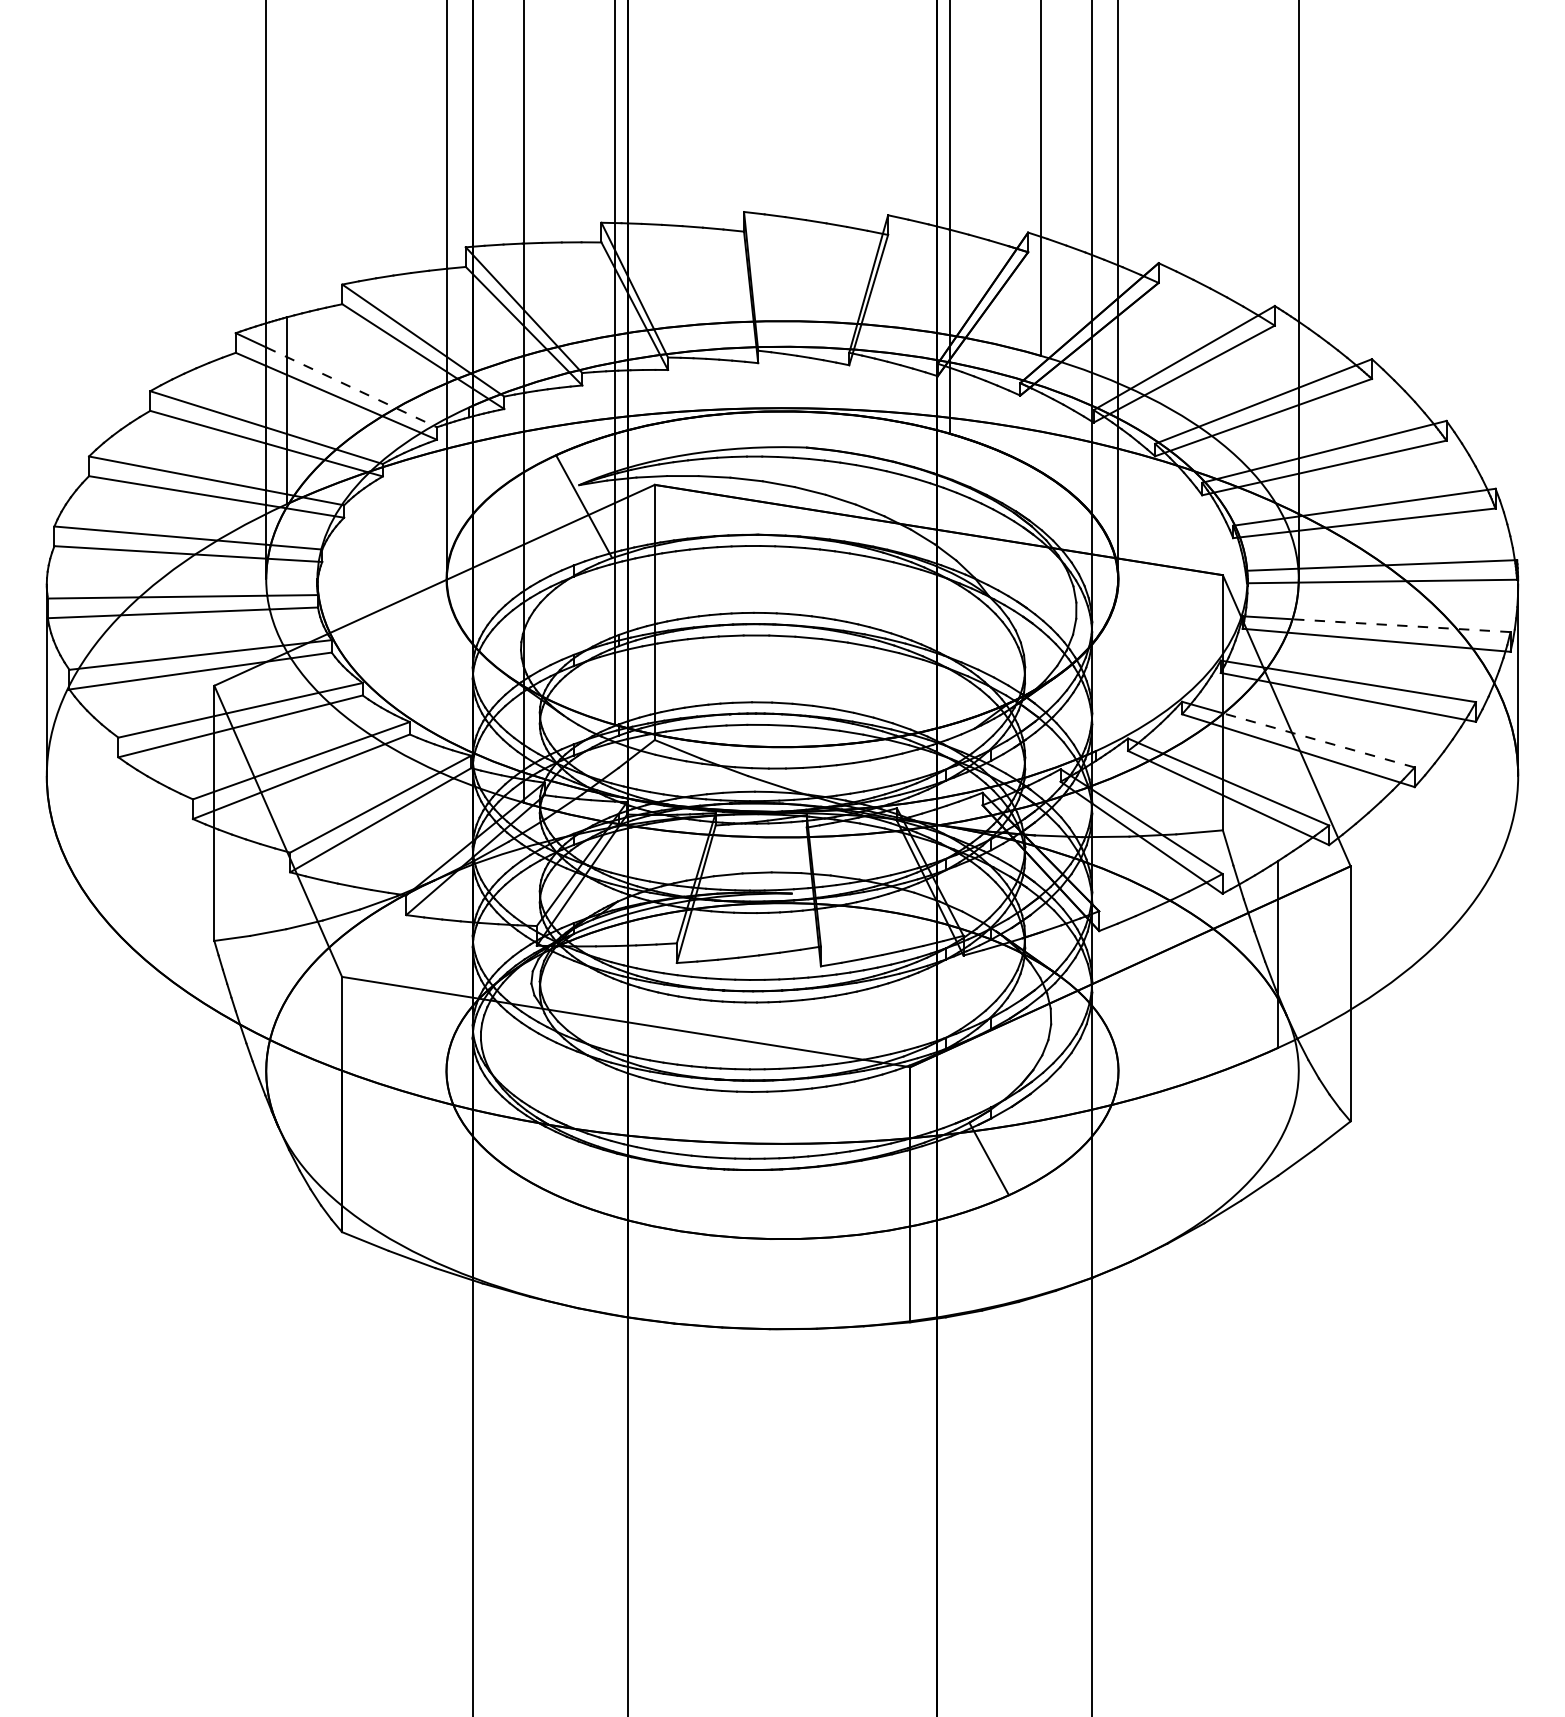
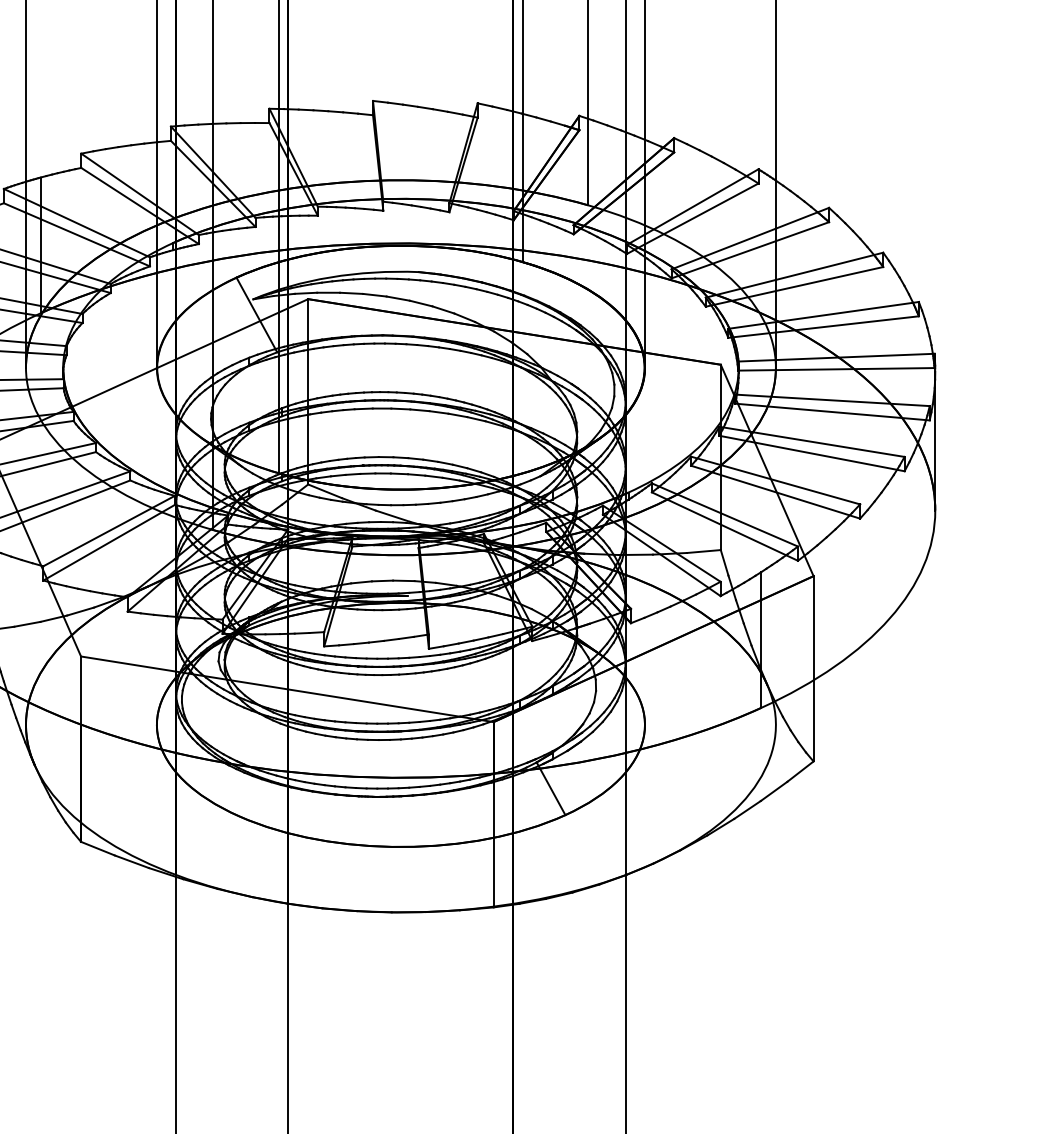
line: (352, 387) -> (88, 228), dashed -> solid
line: (1401, 625) -> (850, 401), dashed -> solid
line: (1318, 740) -> (790, 484), dashed -> solid

